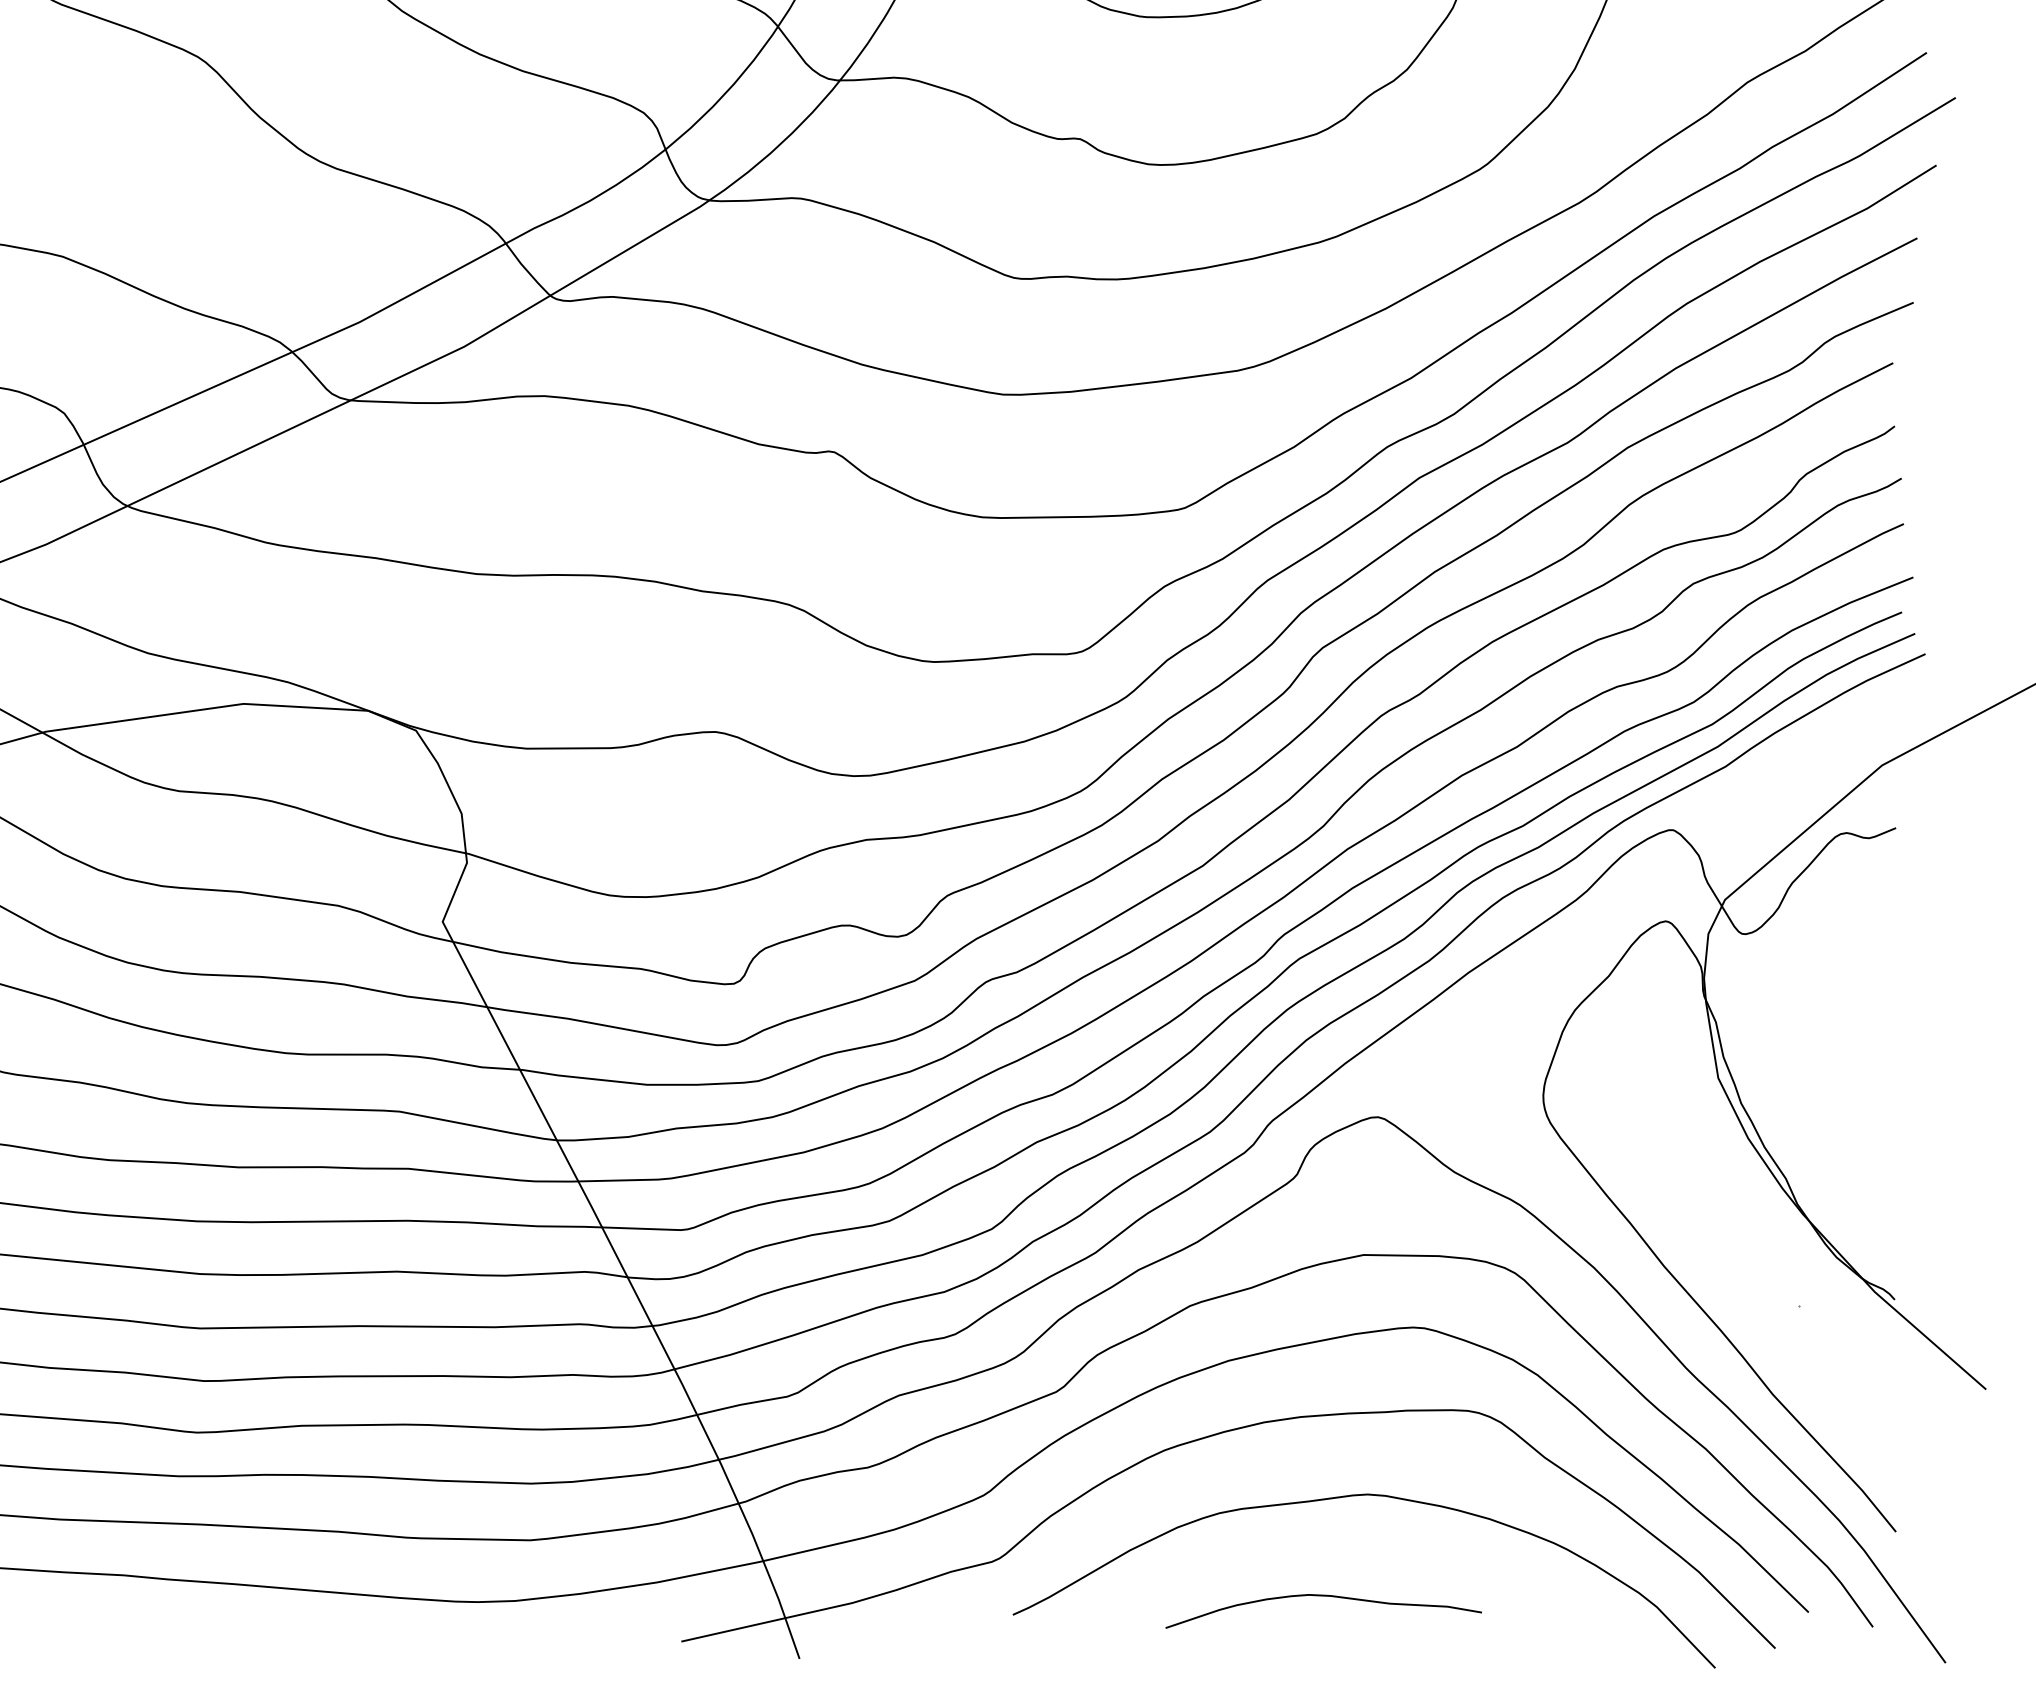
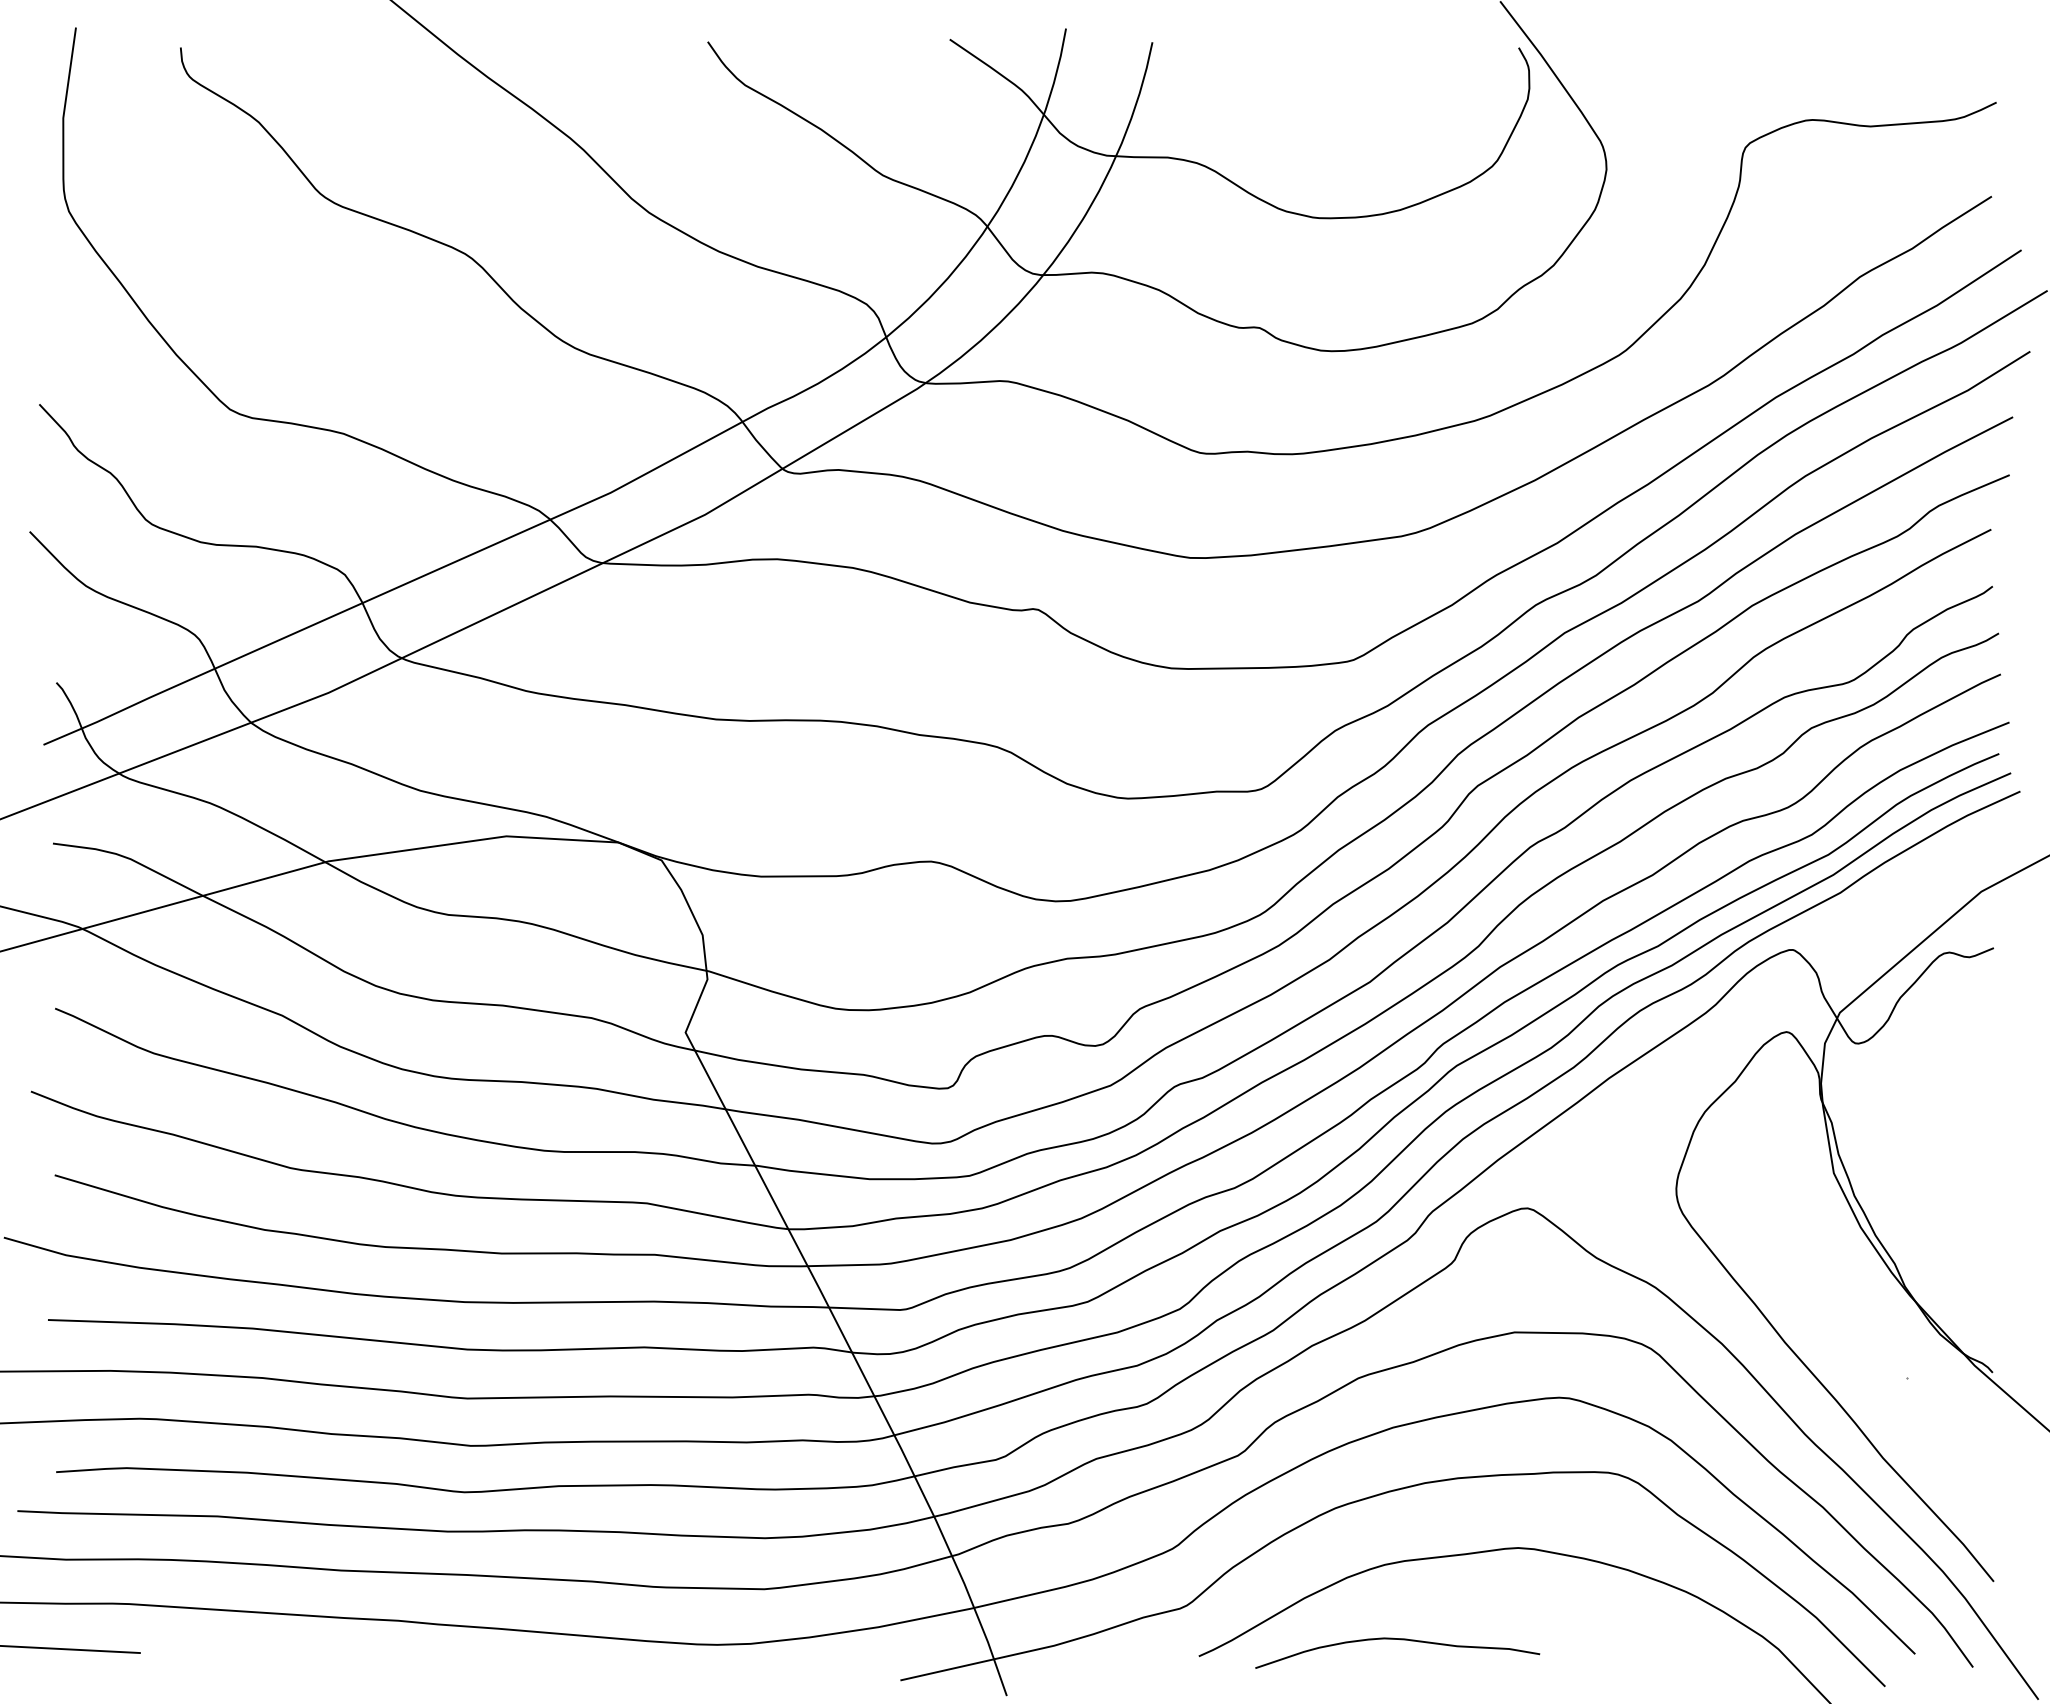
curve: (1326, 1597) -> (1400, 1640), moved

